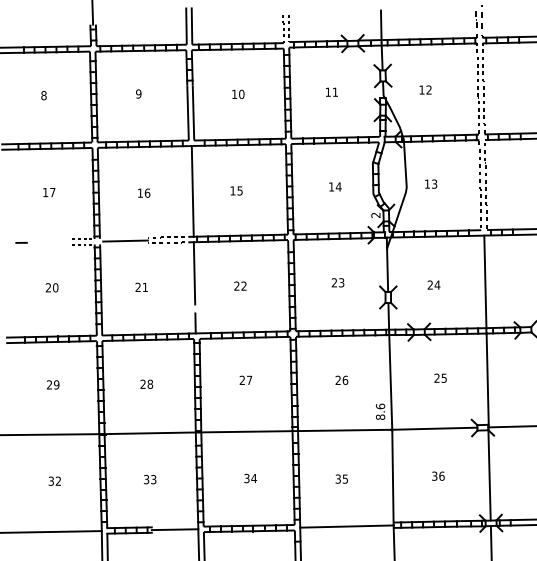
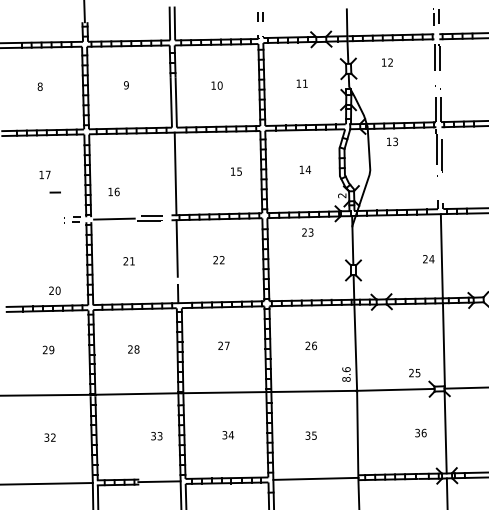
text: (425, 89) -> (387, 62), moved
text: (431, 183) -> (392, 141), moved
text: (236, 190) -> (236, 171), moved
text: (144, 192) -> (114, 191), moved
line: (21, 242) -> (55, 192), moved
text: (337, 282) -> (307, 232), moved
text: (433, 284) -> (428, 258), moved
text: (51, 287) -> (54, 290), moved
text: (440, 377) -> (414, 372), moved
text: (438, 475) -> (421, 432), moved
text: (150, 479) -> (157, 436), moved

